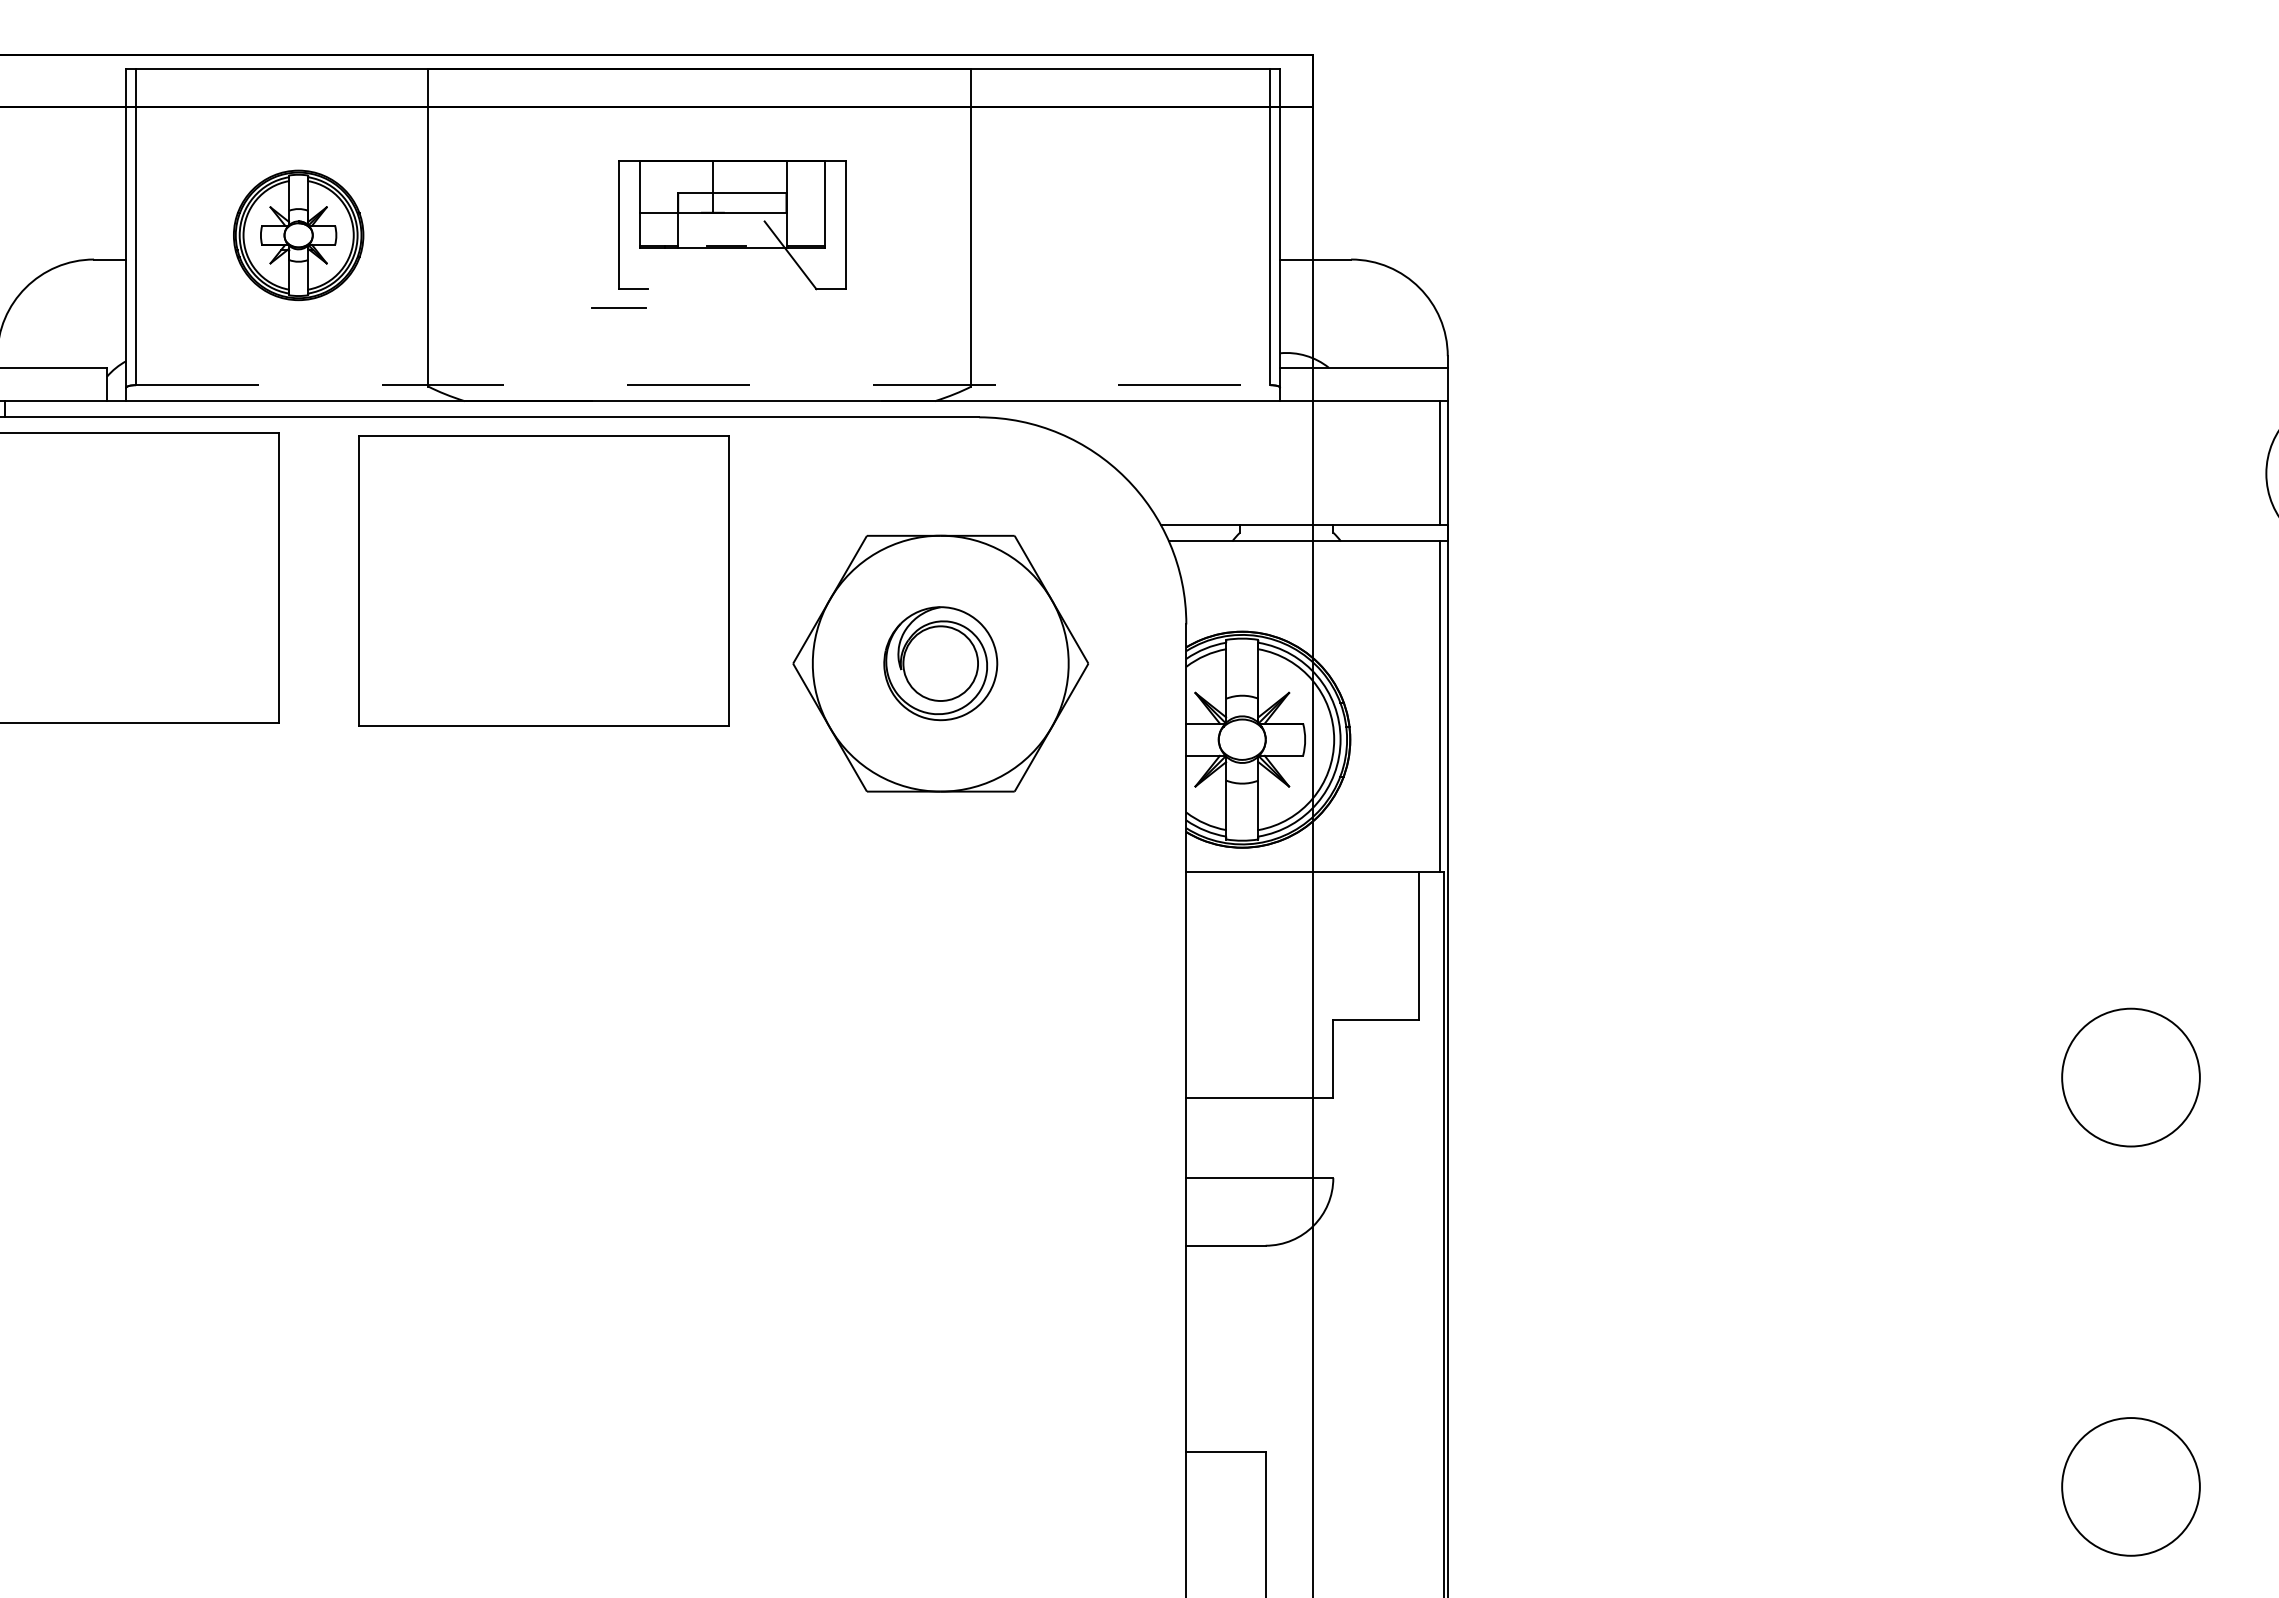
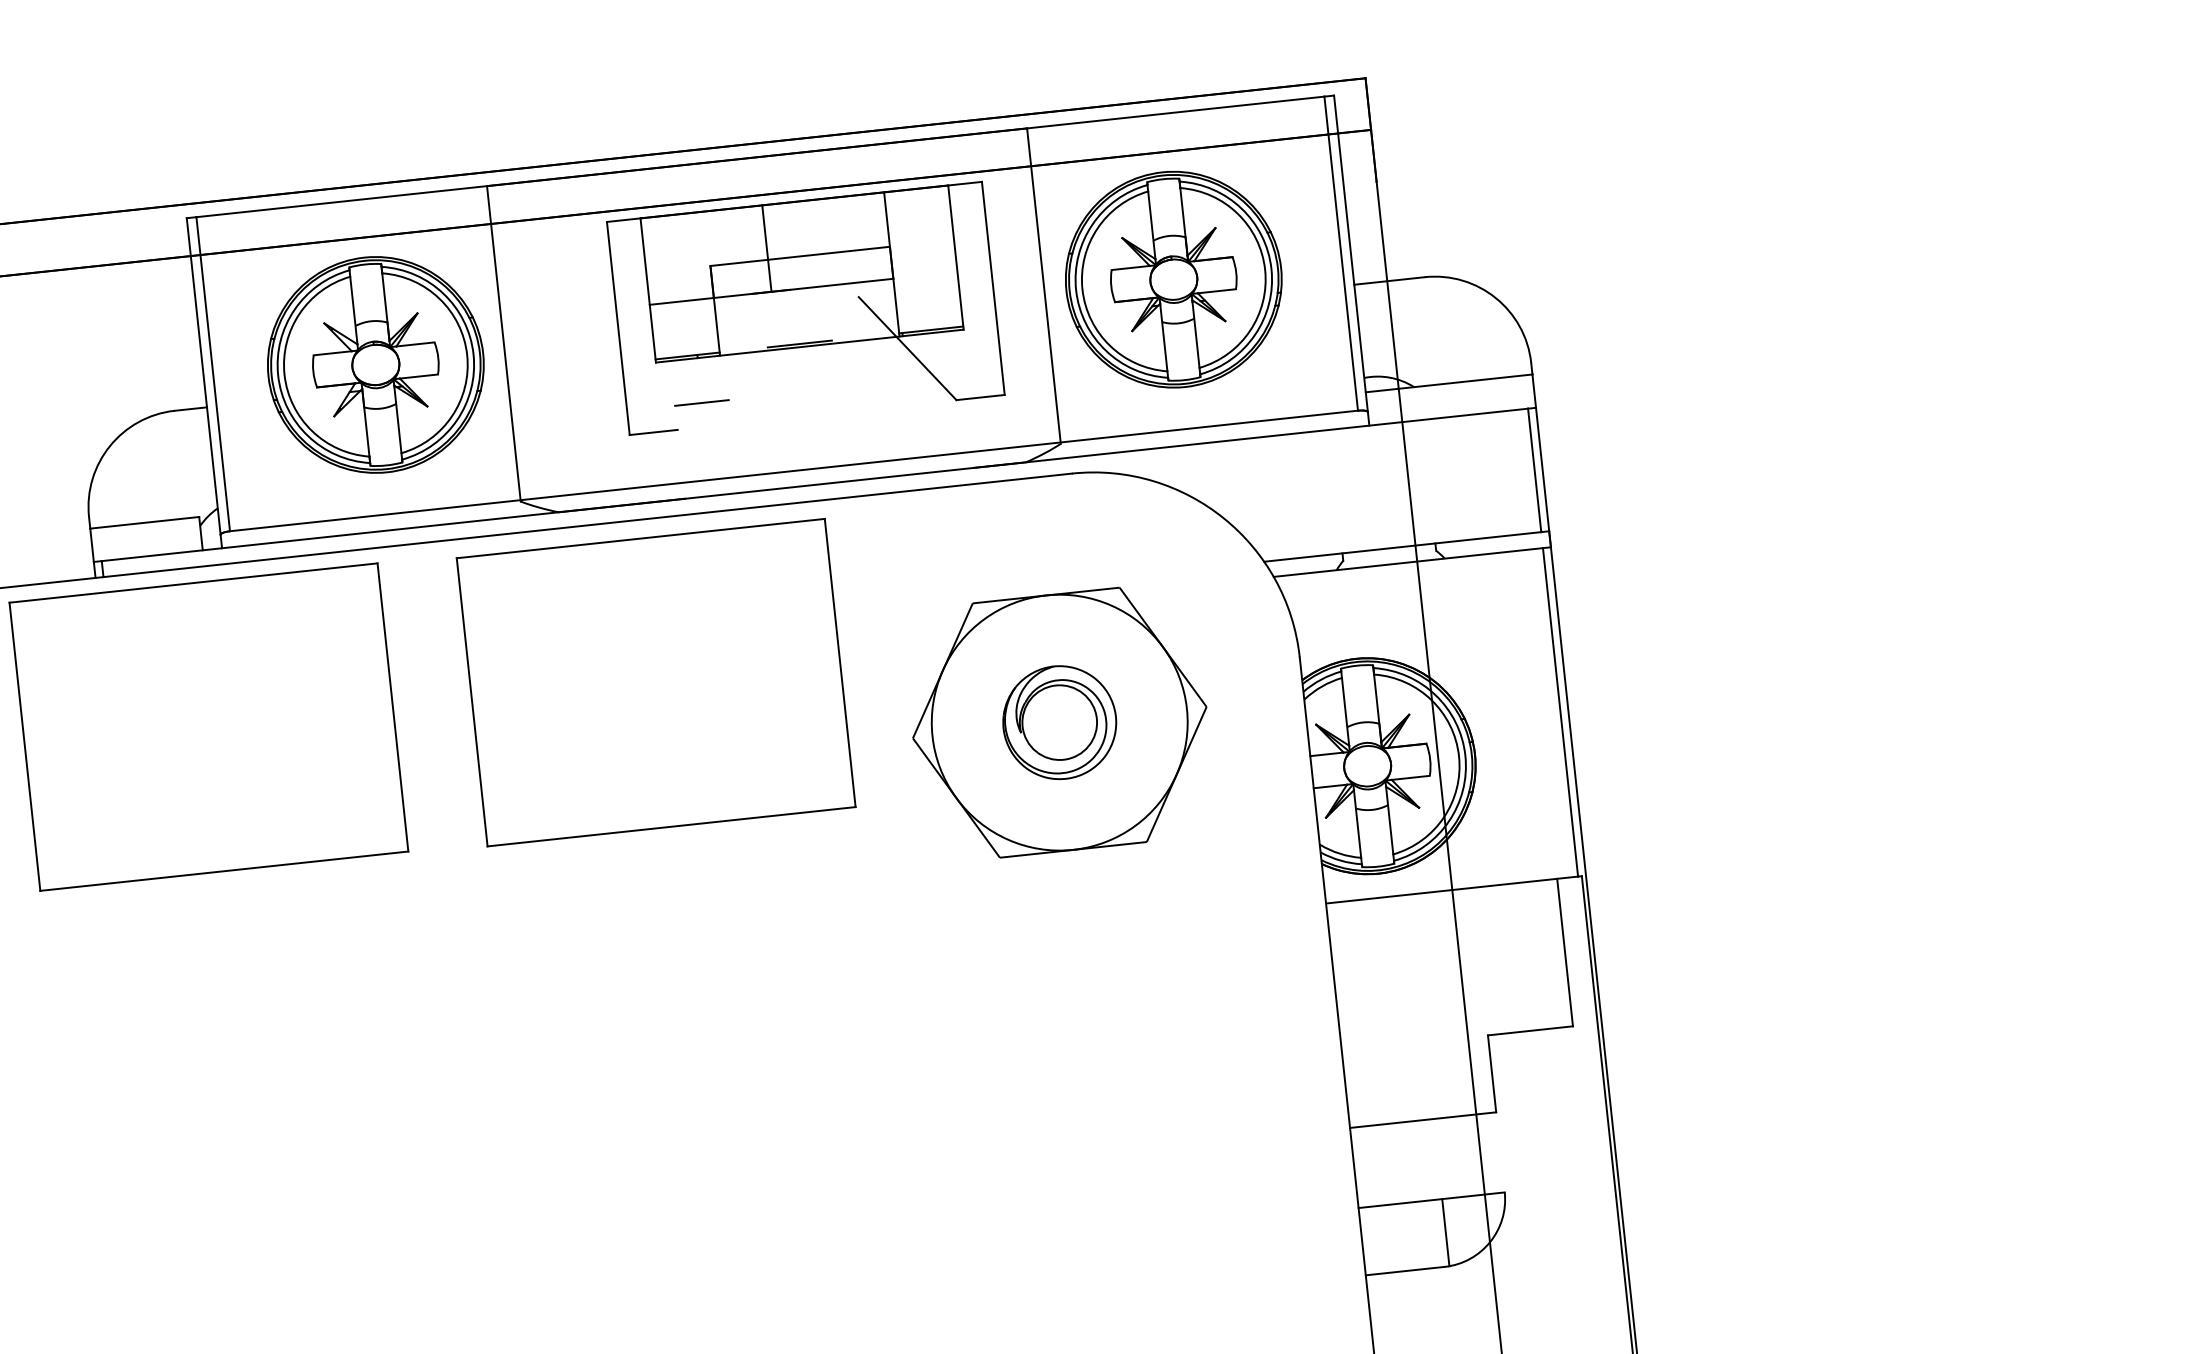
part: (732, 224) -> (805, 308), size x1.67
part: (298, 235) -> (375, 365), size x1.67
part: (1101, 235) -> (1174, 279), added
line: (703, 385) -> (794, 471), dashed -> solid
line: (1270, 1211) -> (1445, 1232), added

